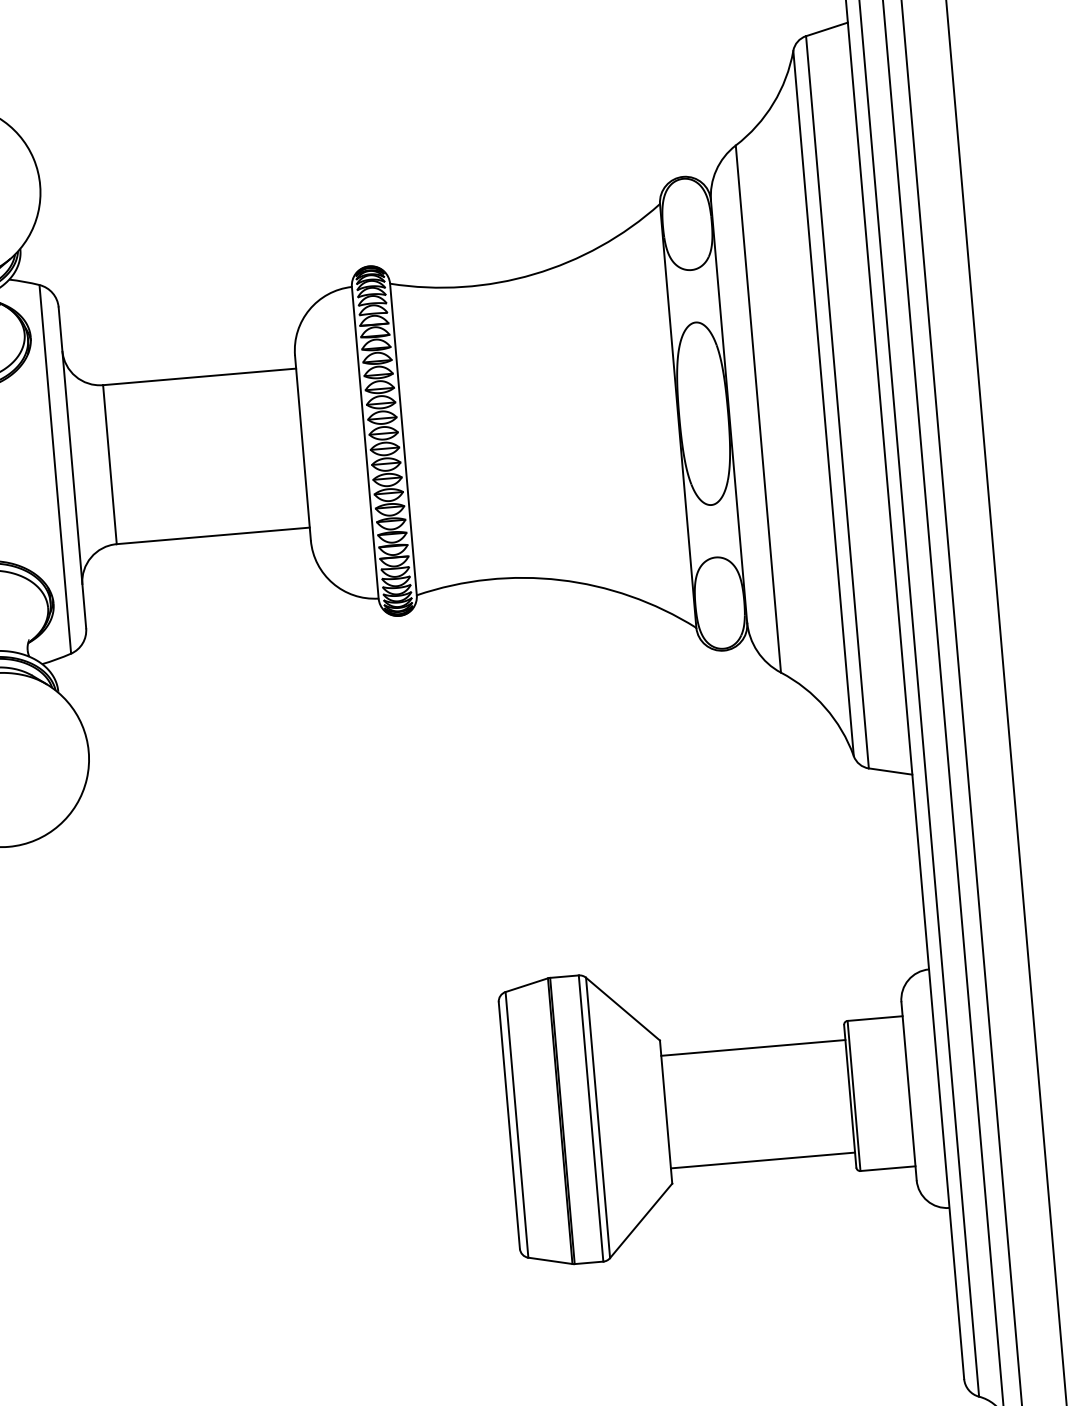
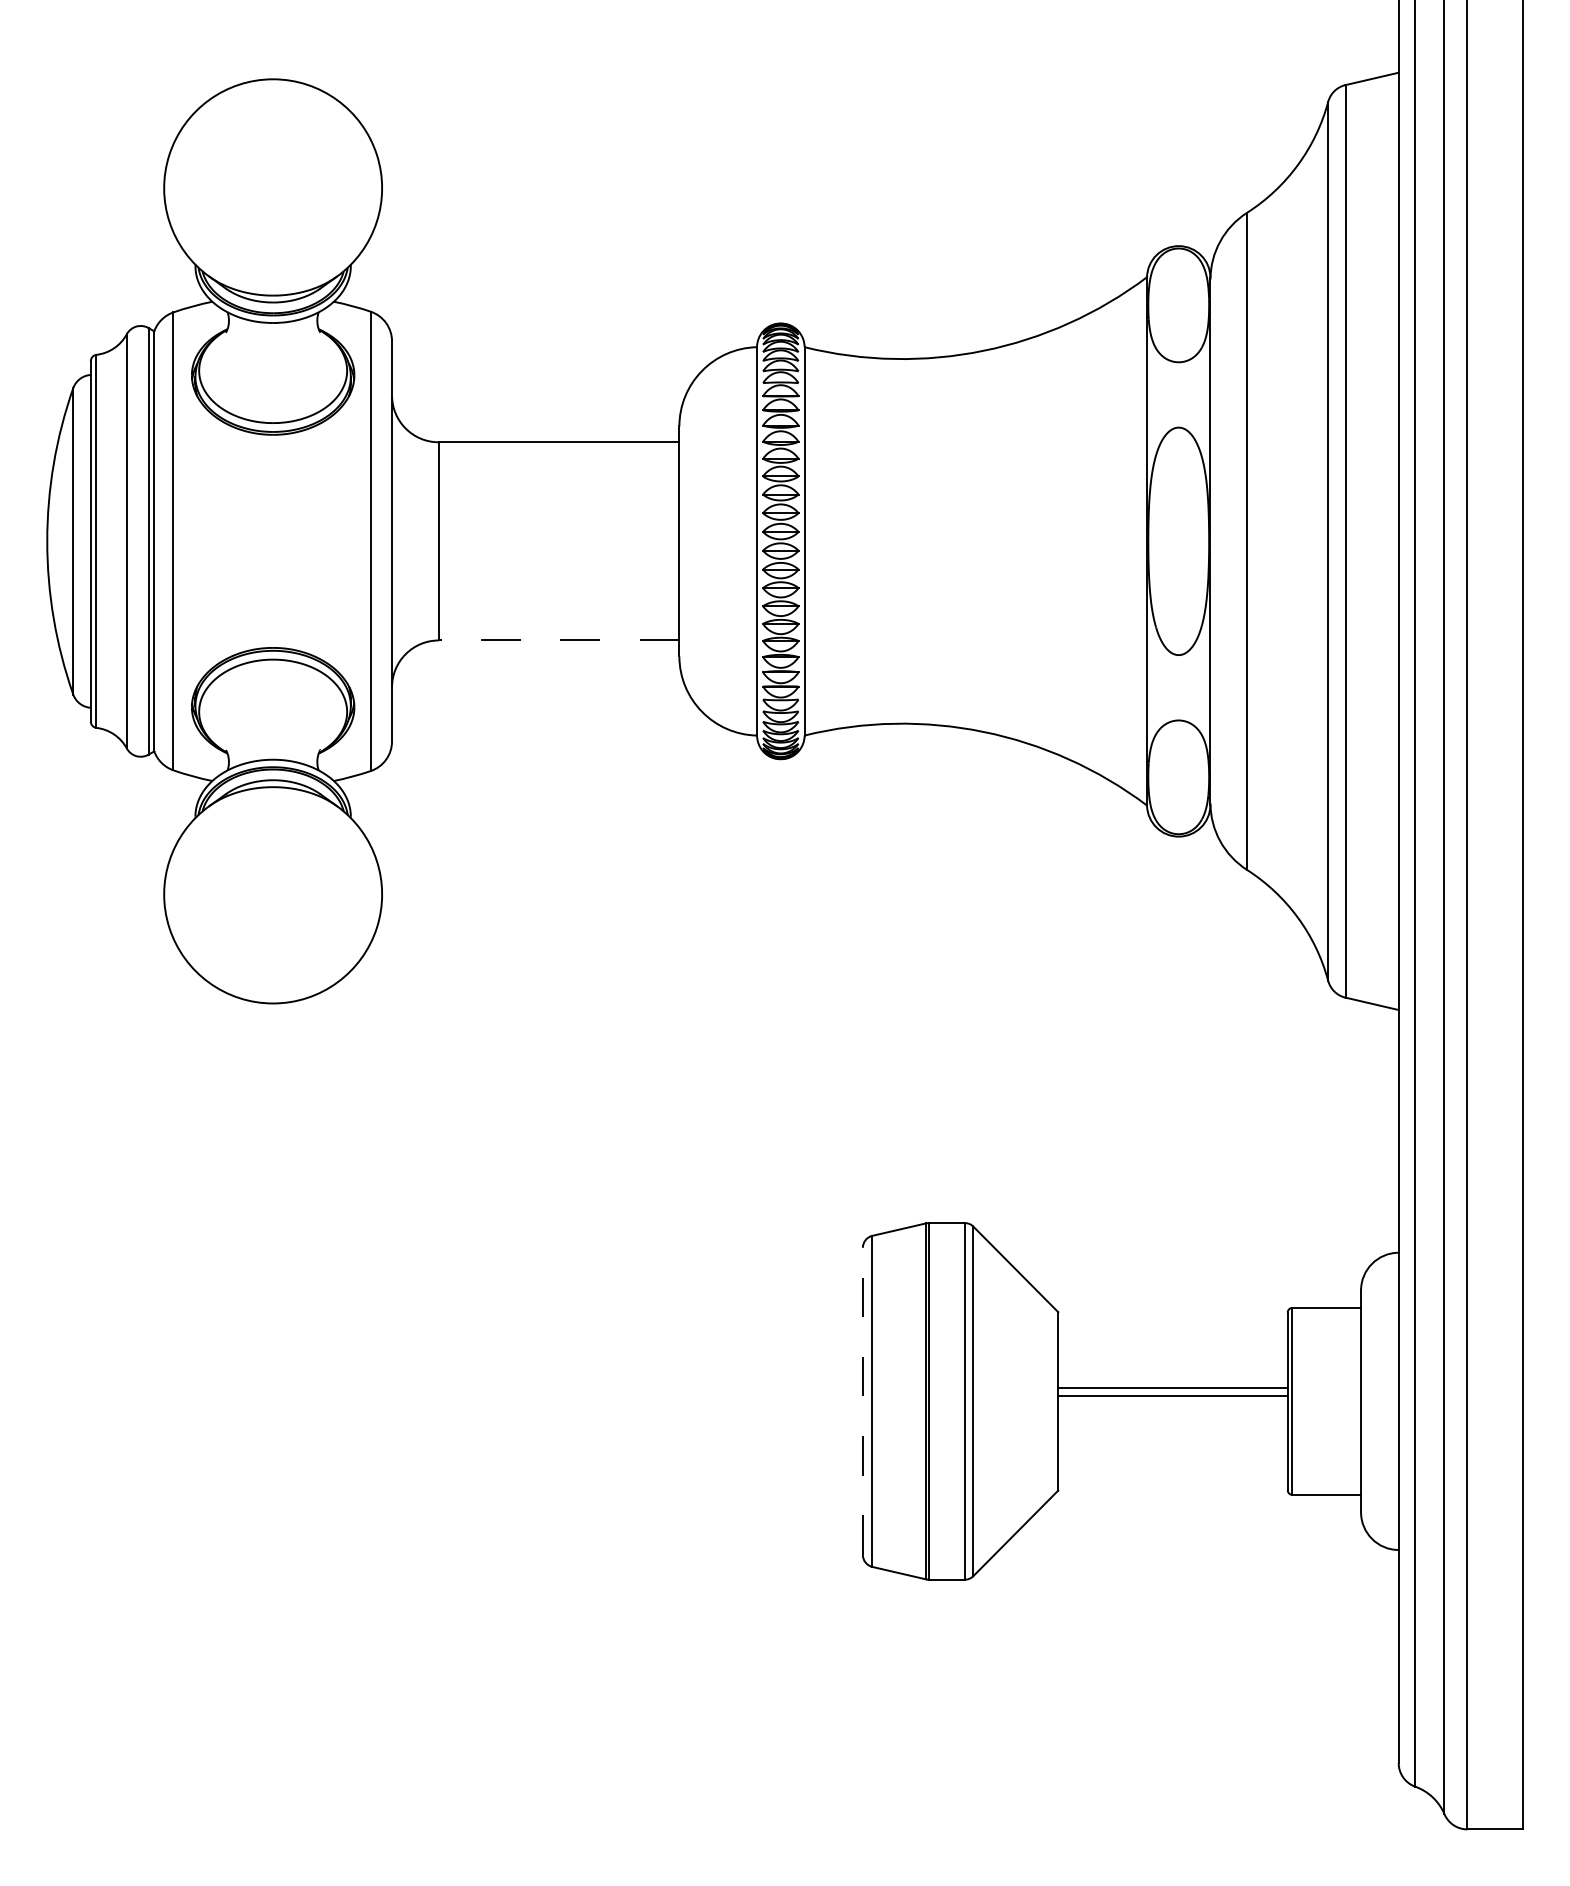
line: (212, 535) -> (558, 640), solid -> dashed
line: (752, 1048) -> (1172, 1396), moved
line: (509, 1125) -> (862, 1401), solid -> dashed
line: (762, 1160) -> (1172, 1387), moved

